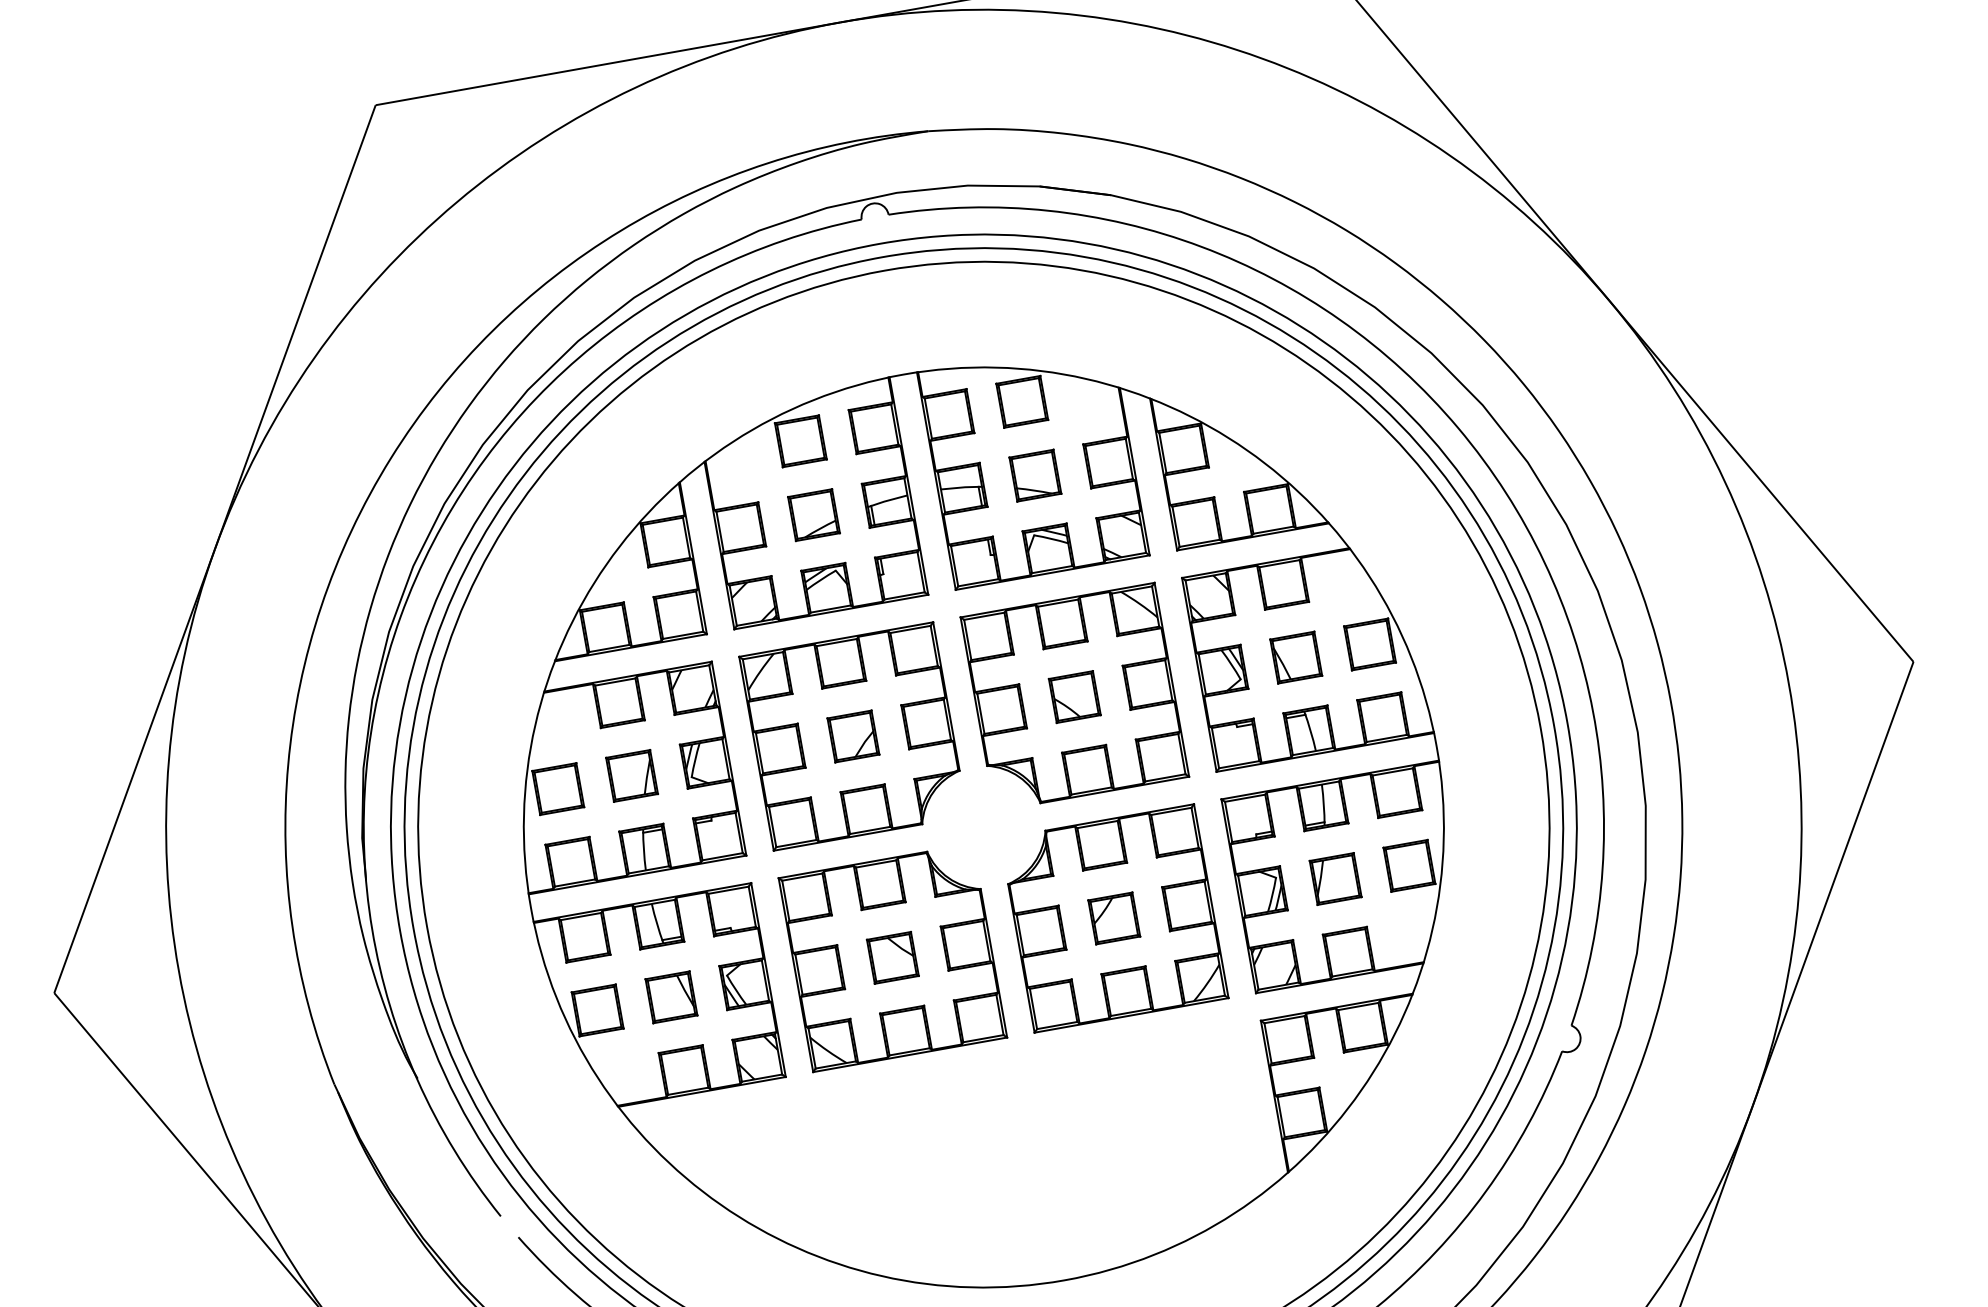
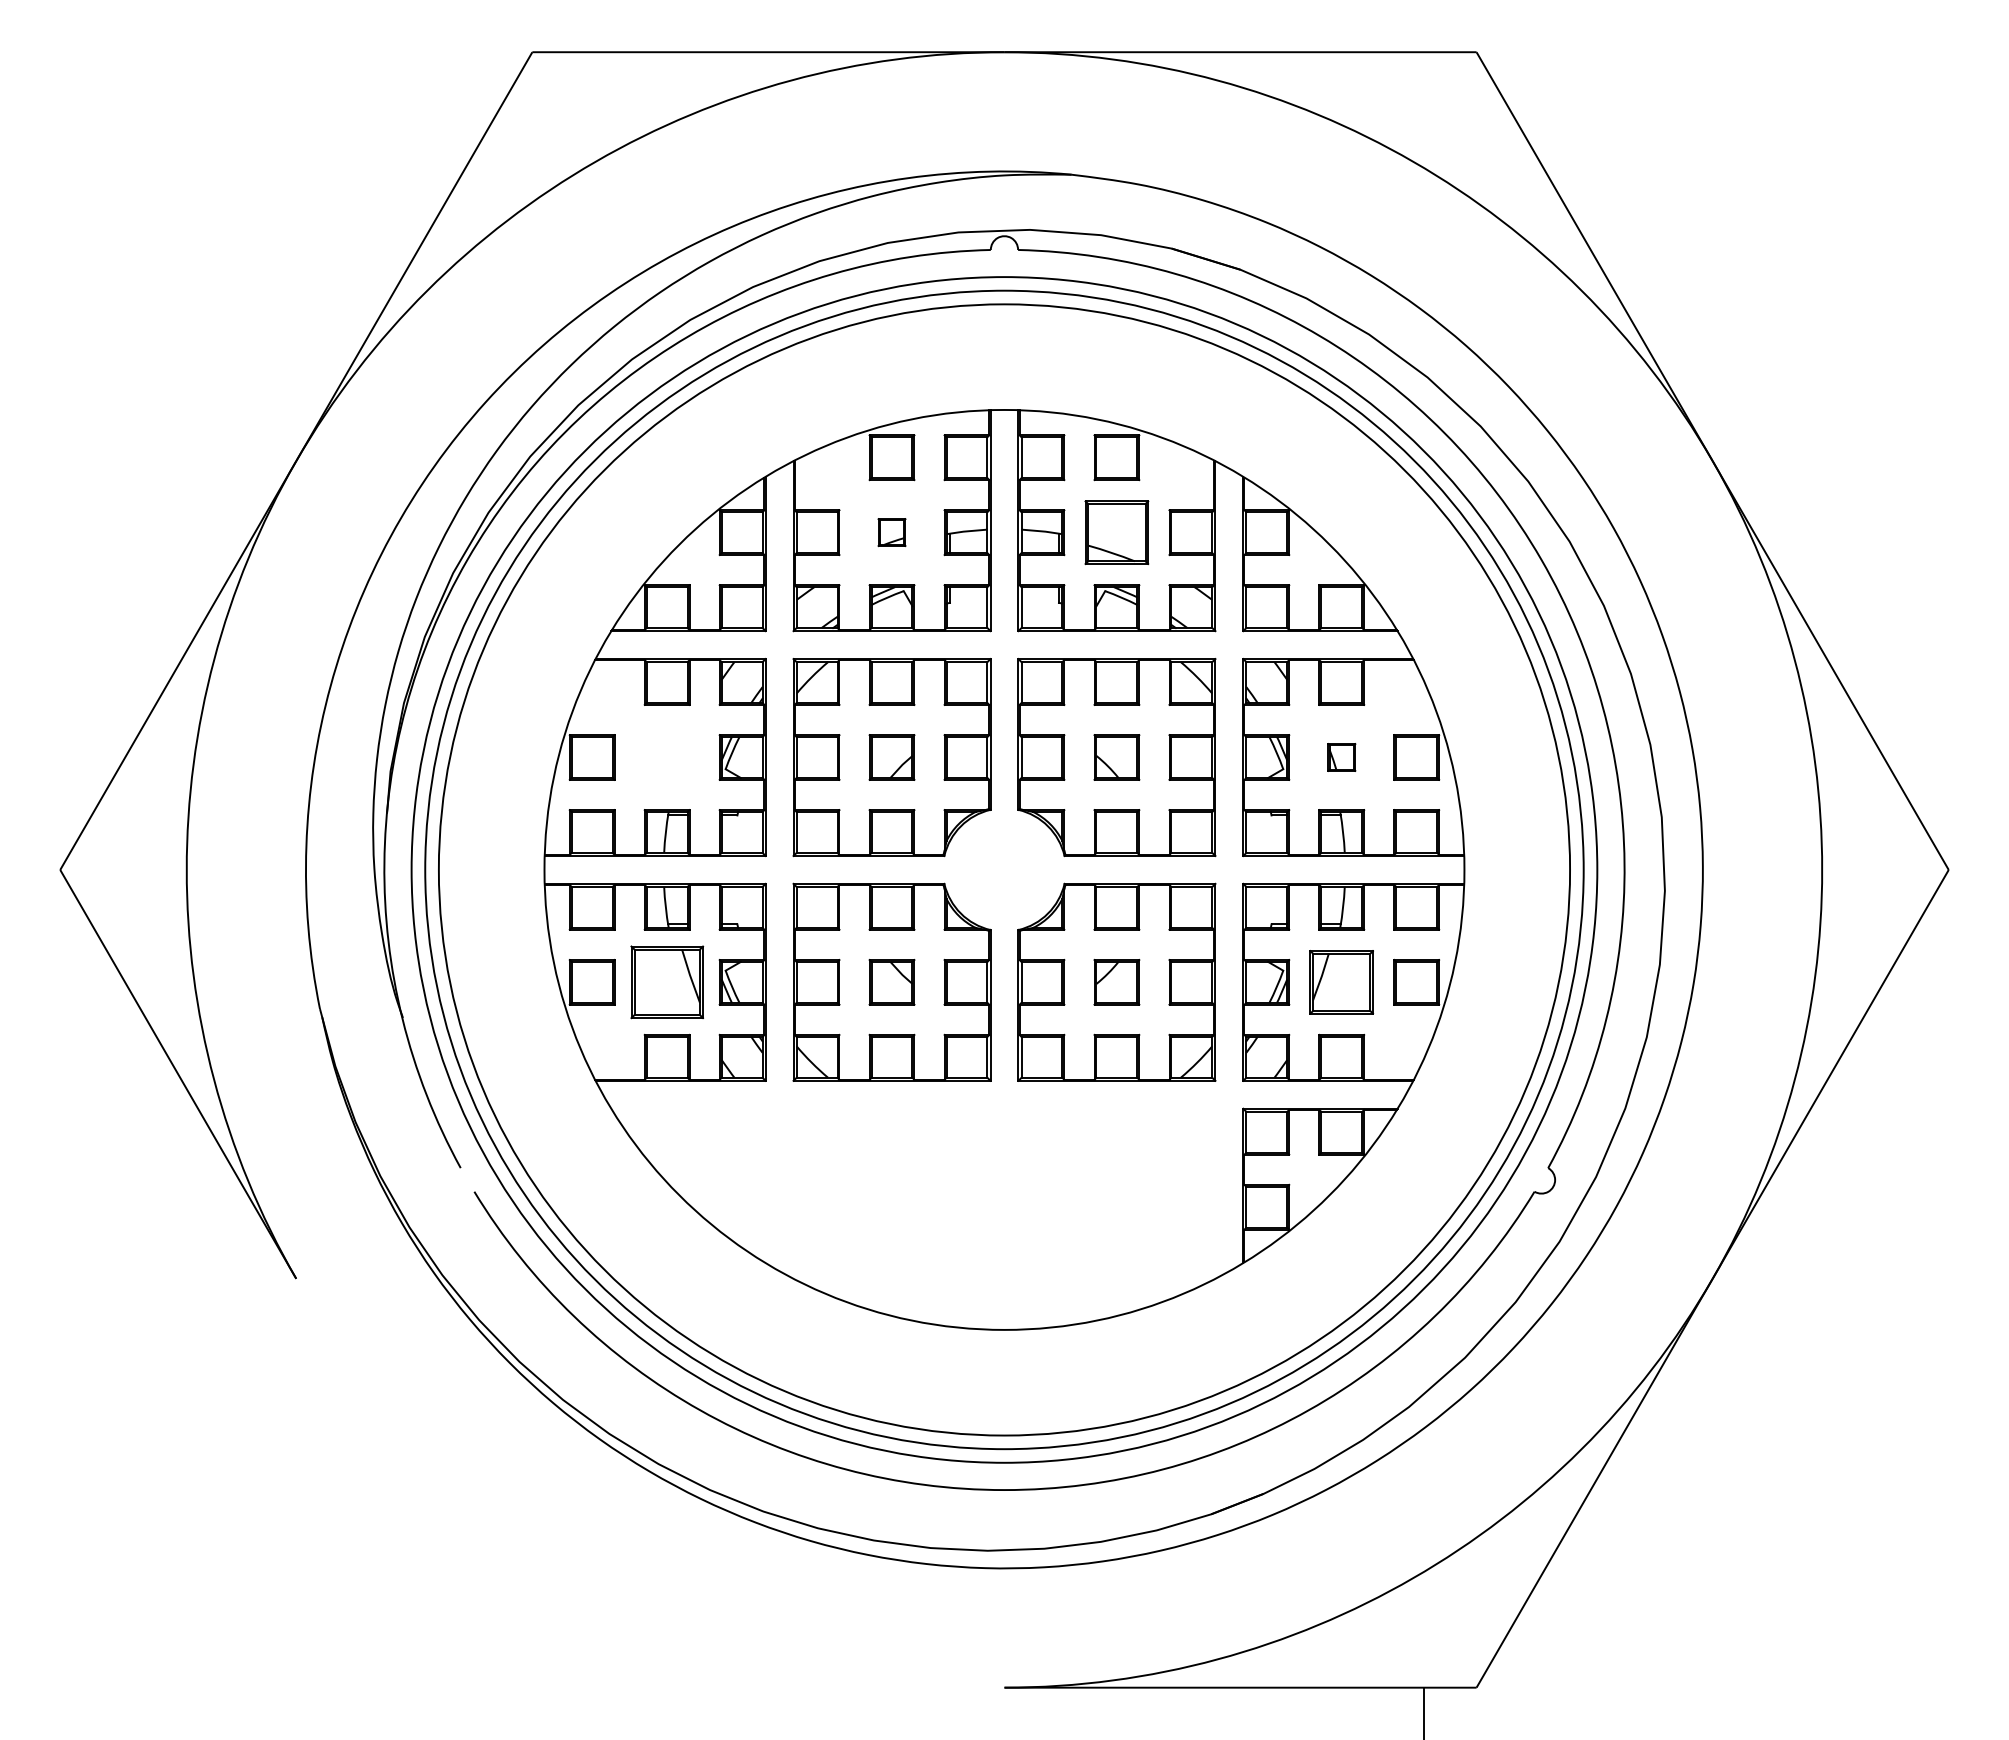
part: (1034, 475) -> (1116, 532), size x1.4
part: (813, 515) -> (891, 532), size x0.6
part: (1295, 657) -> (1341, 757), size x0.6
part: (631, 776) -> (666, 757), removed
part: (1335, 879) -> (1341, 982), size x1.4
part: (670, 997) -> (666, 982), size x1.6

